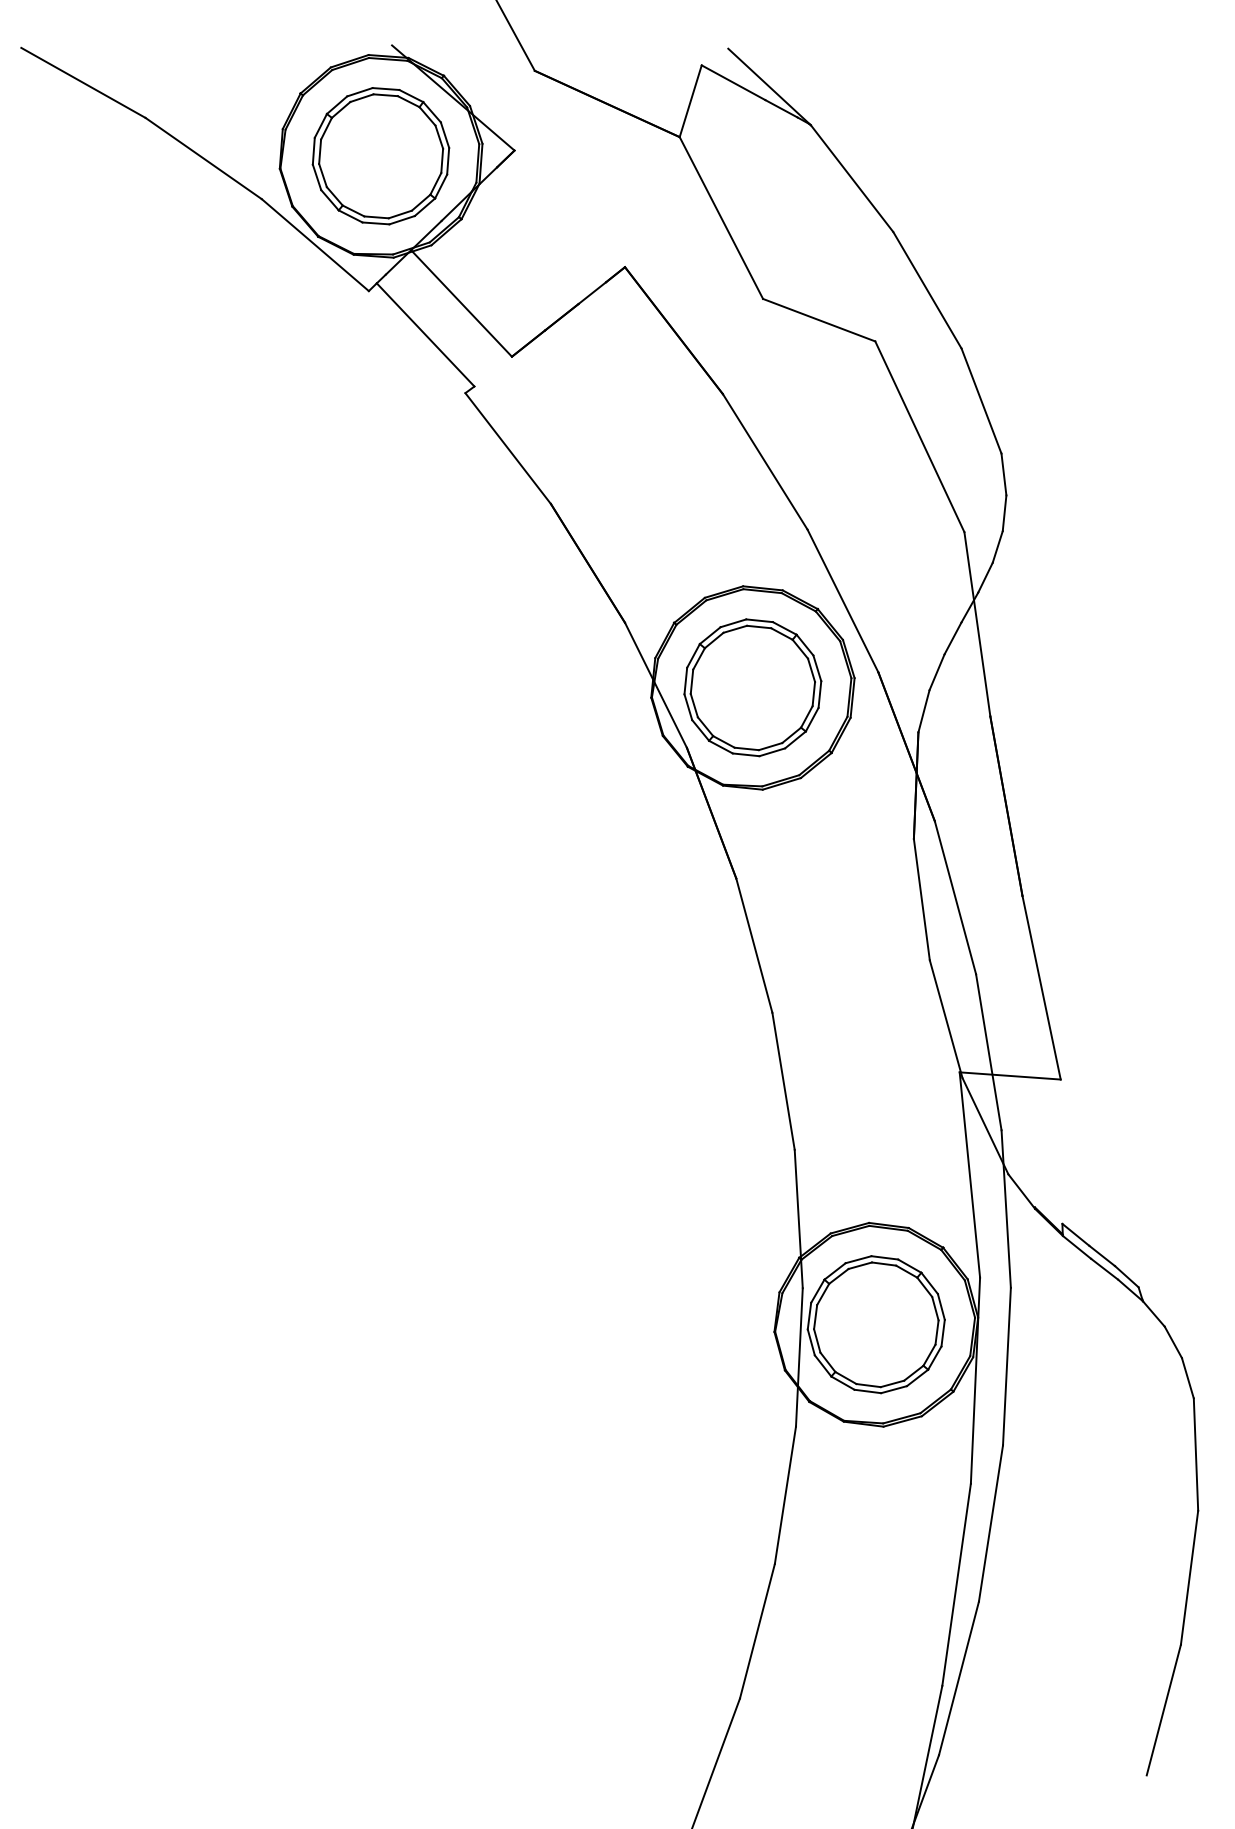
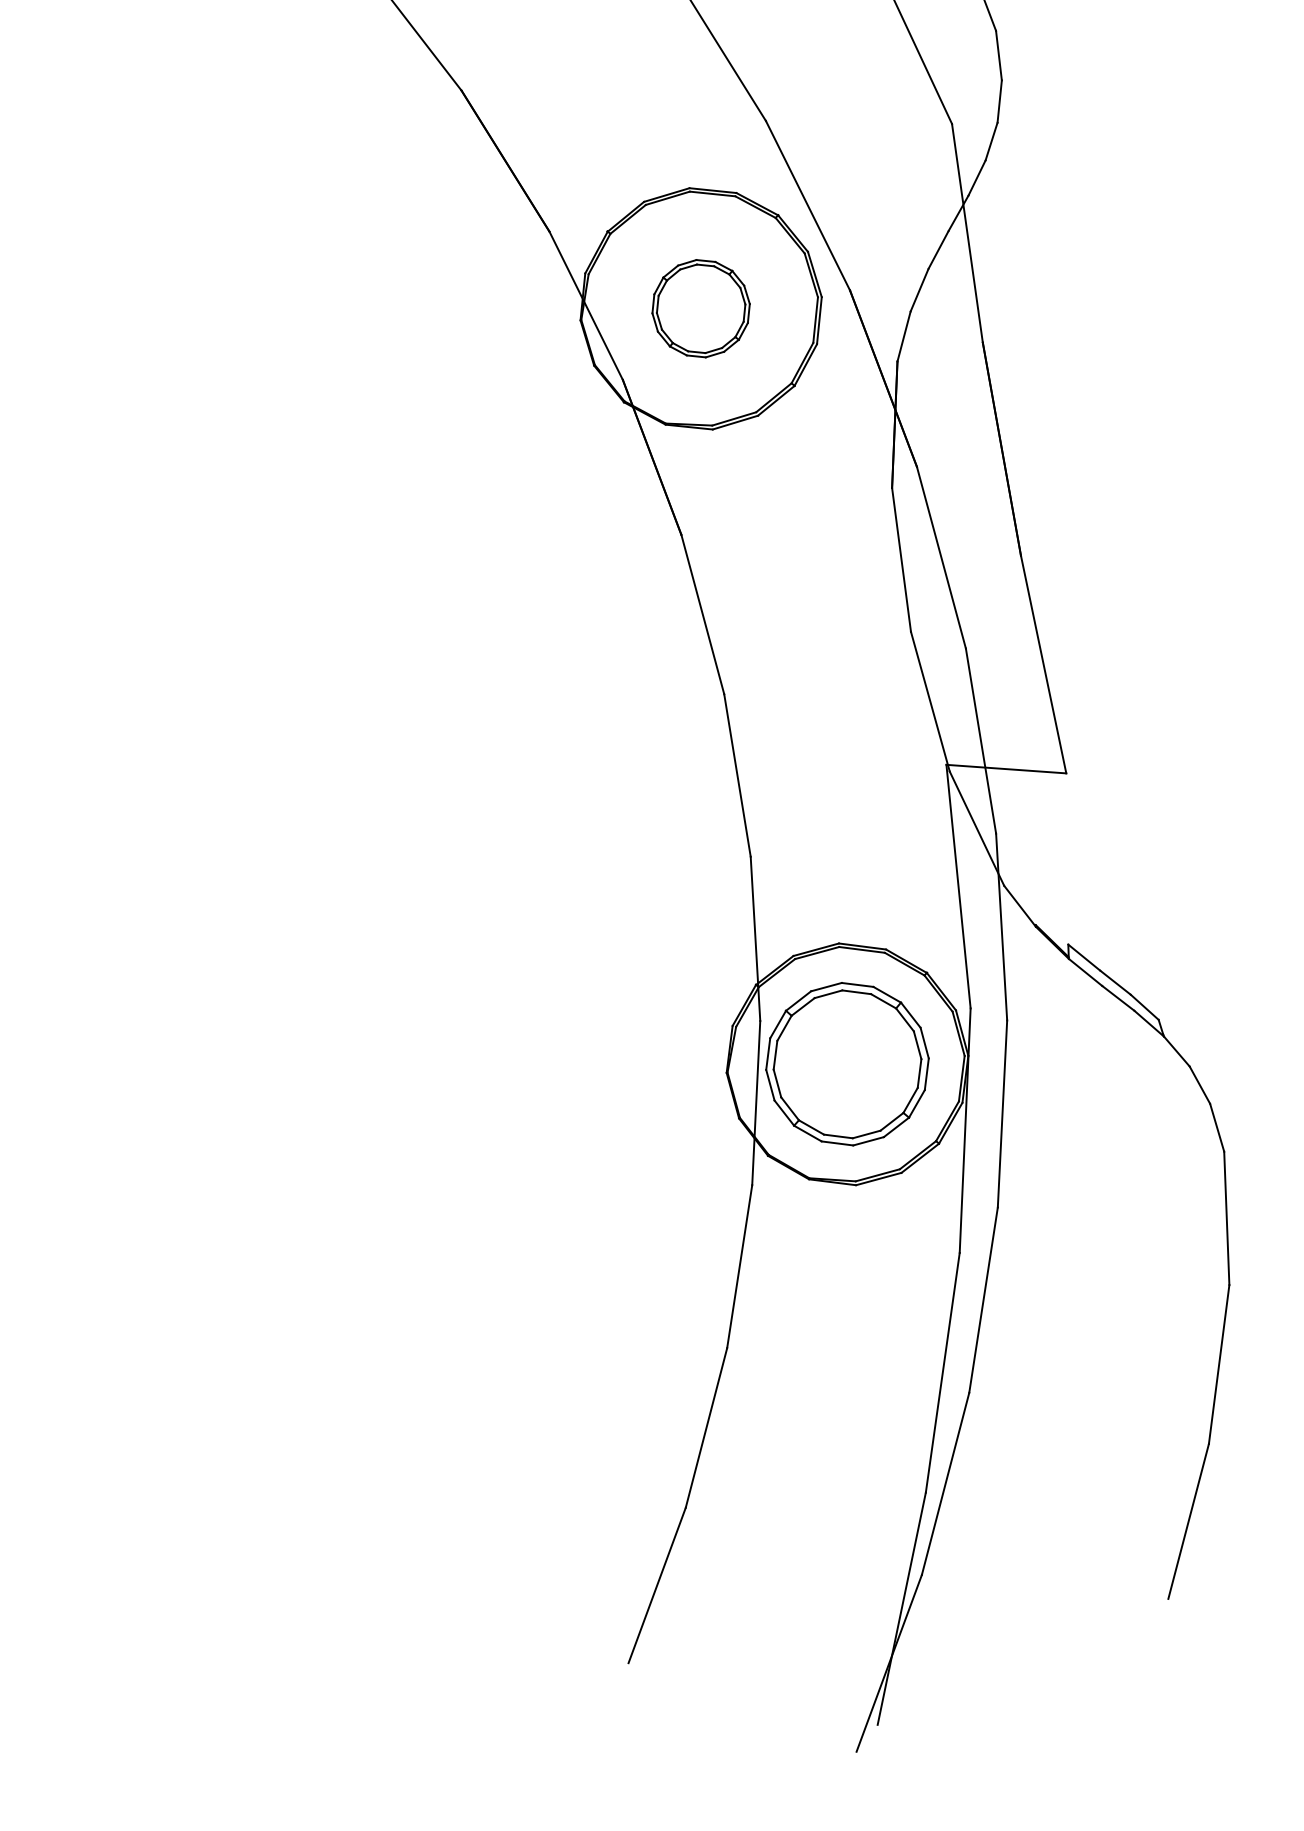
part: (752, 687) -> (700, 308), size x0.6

